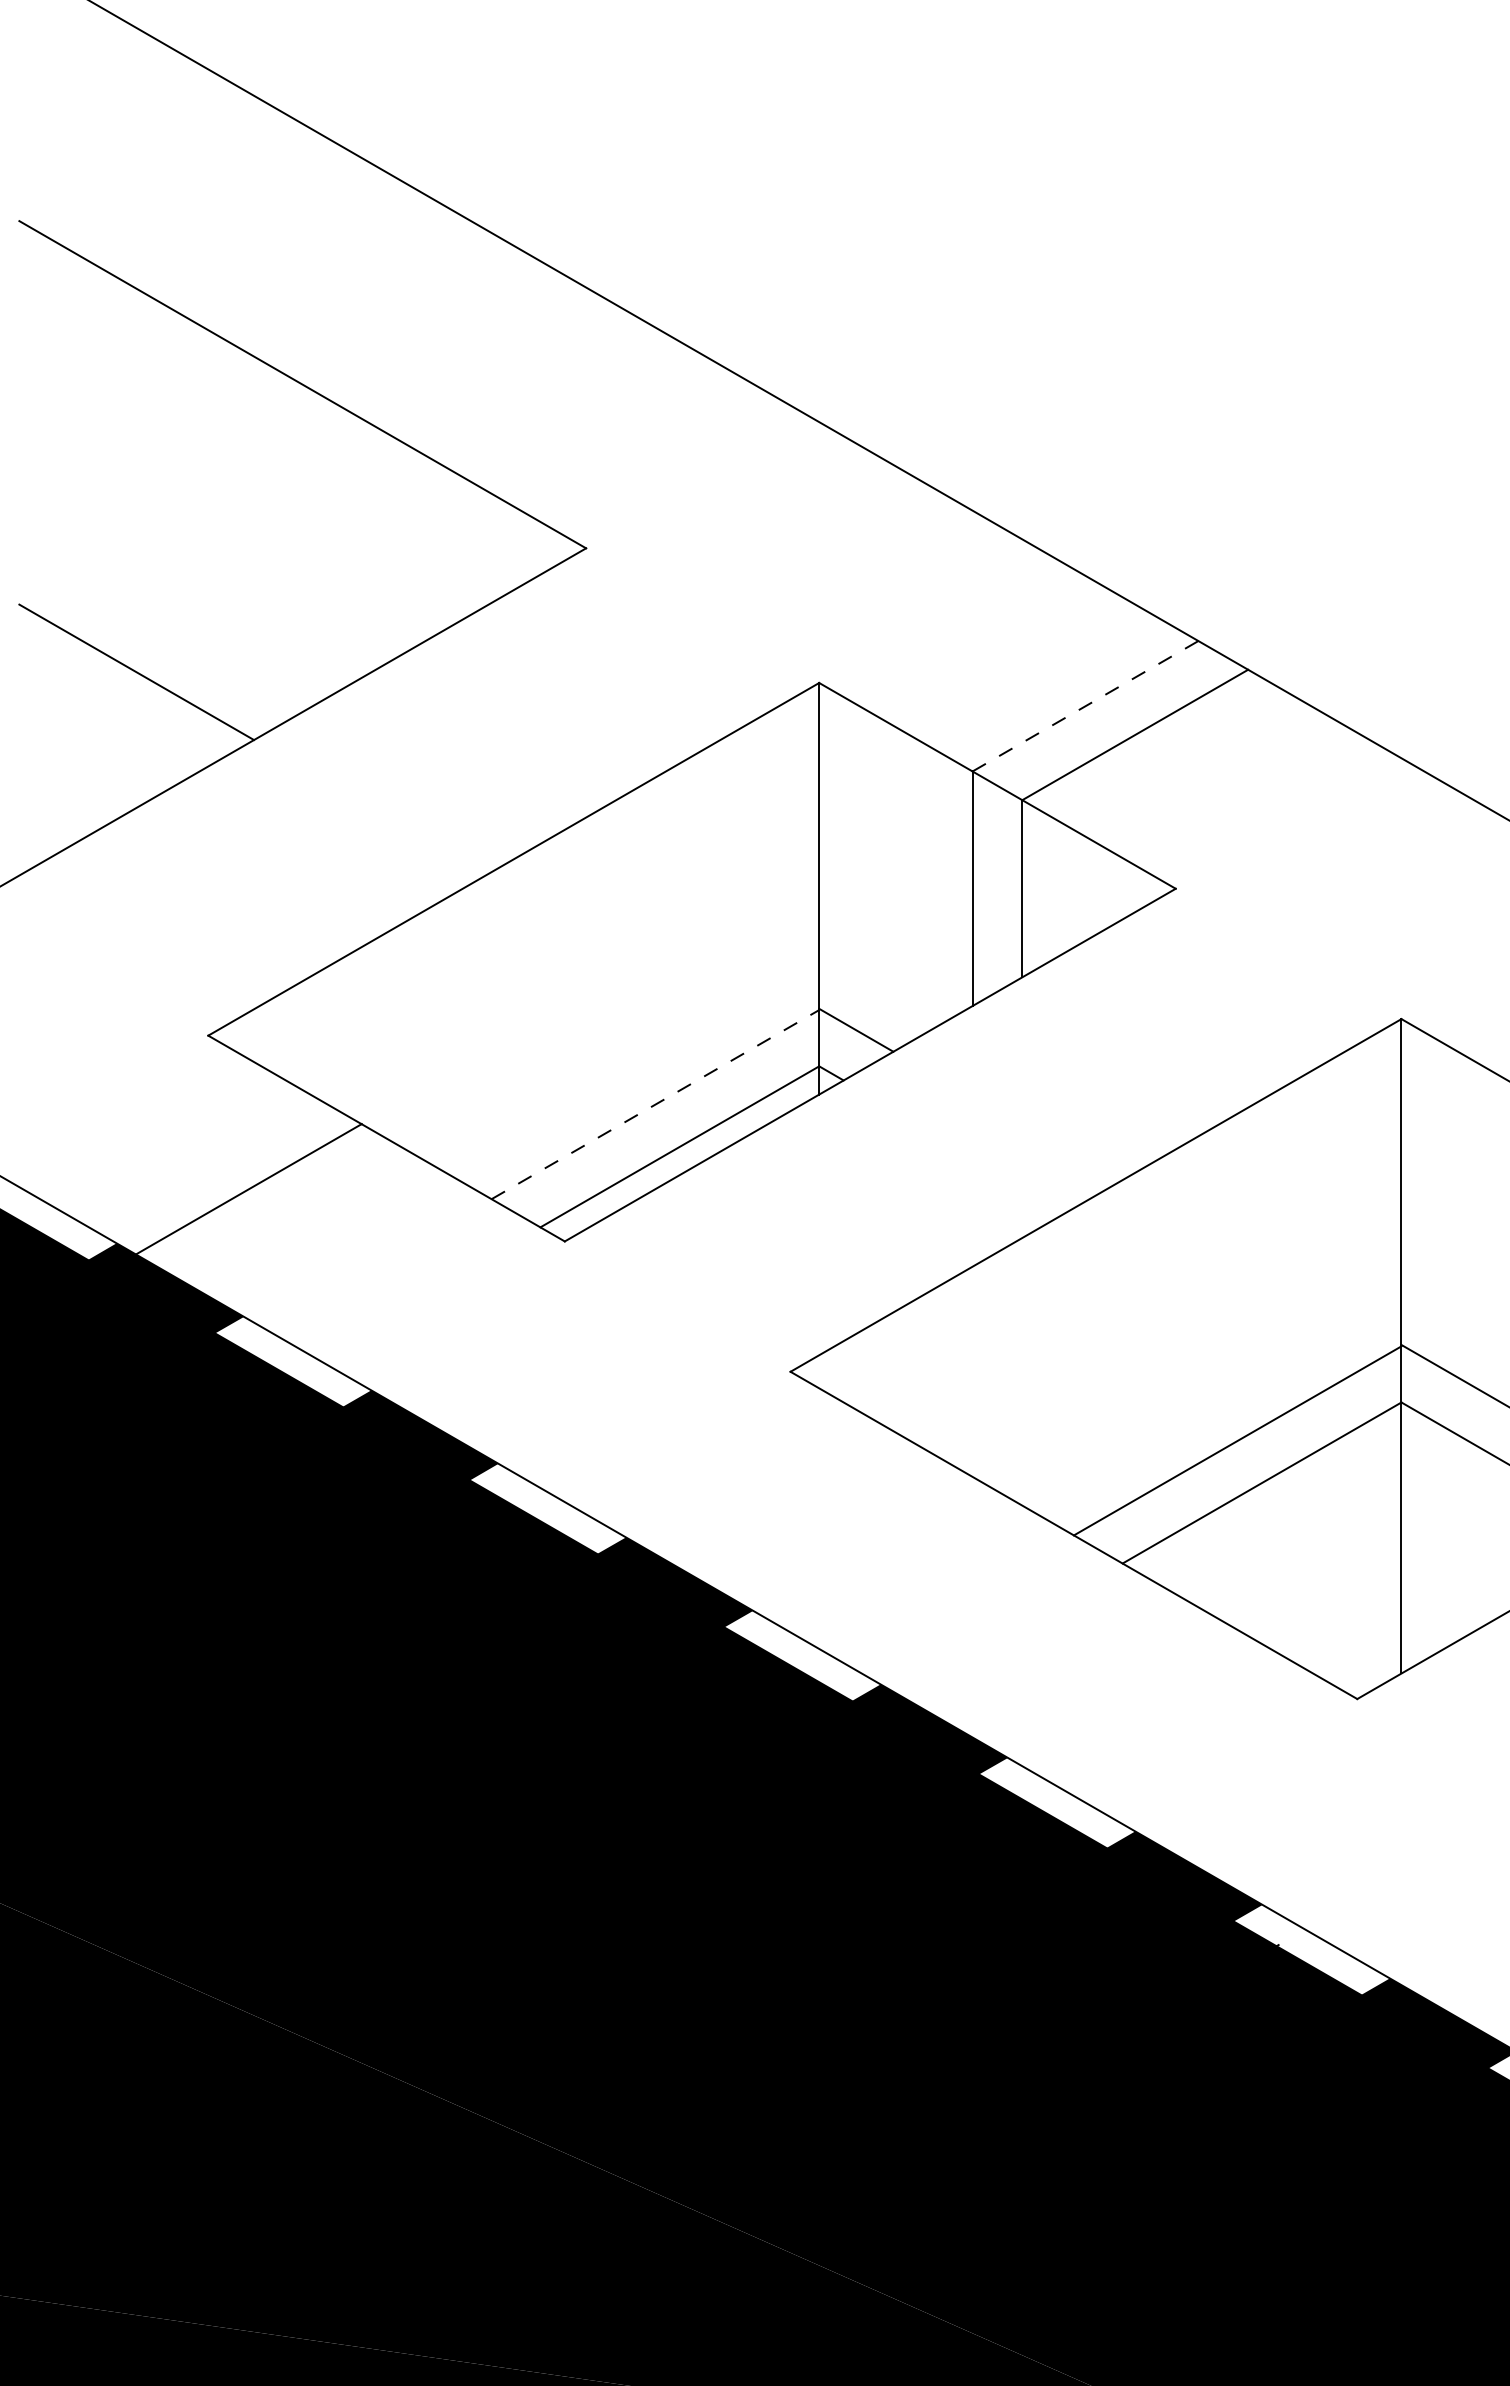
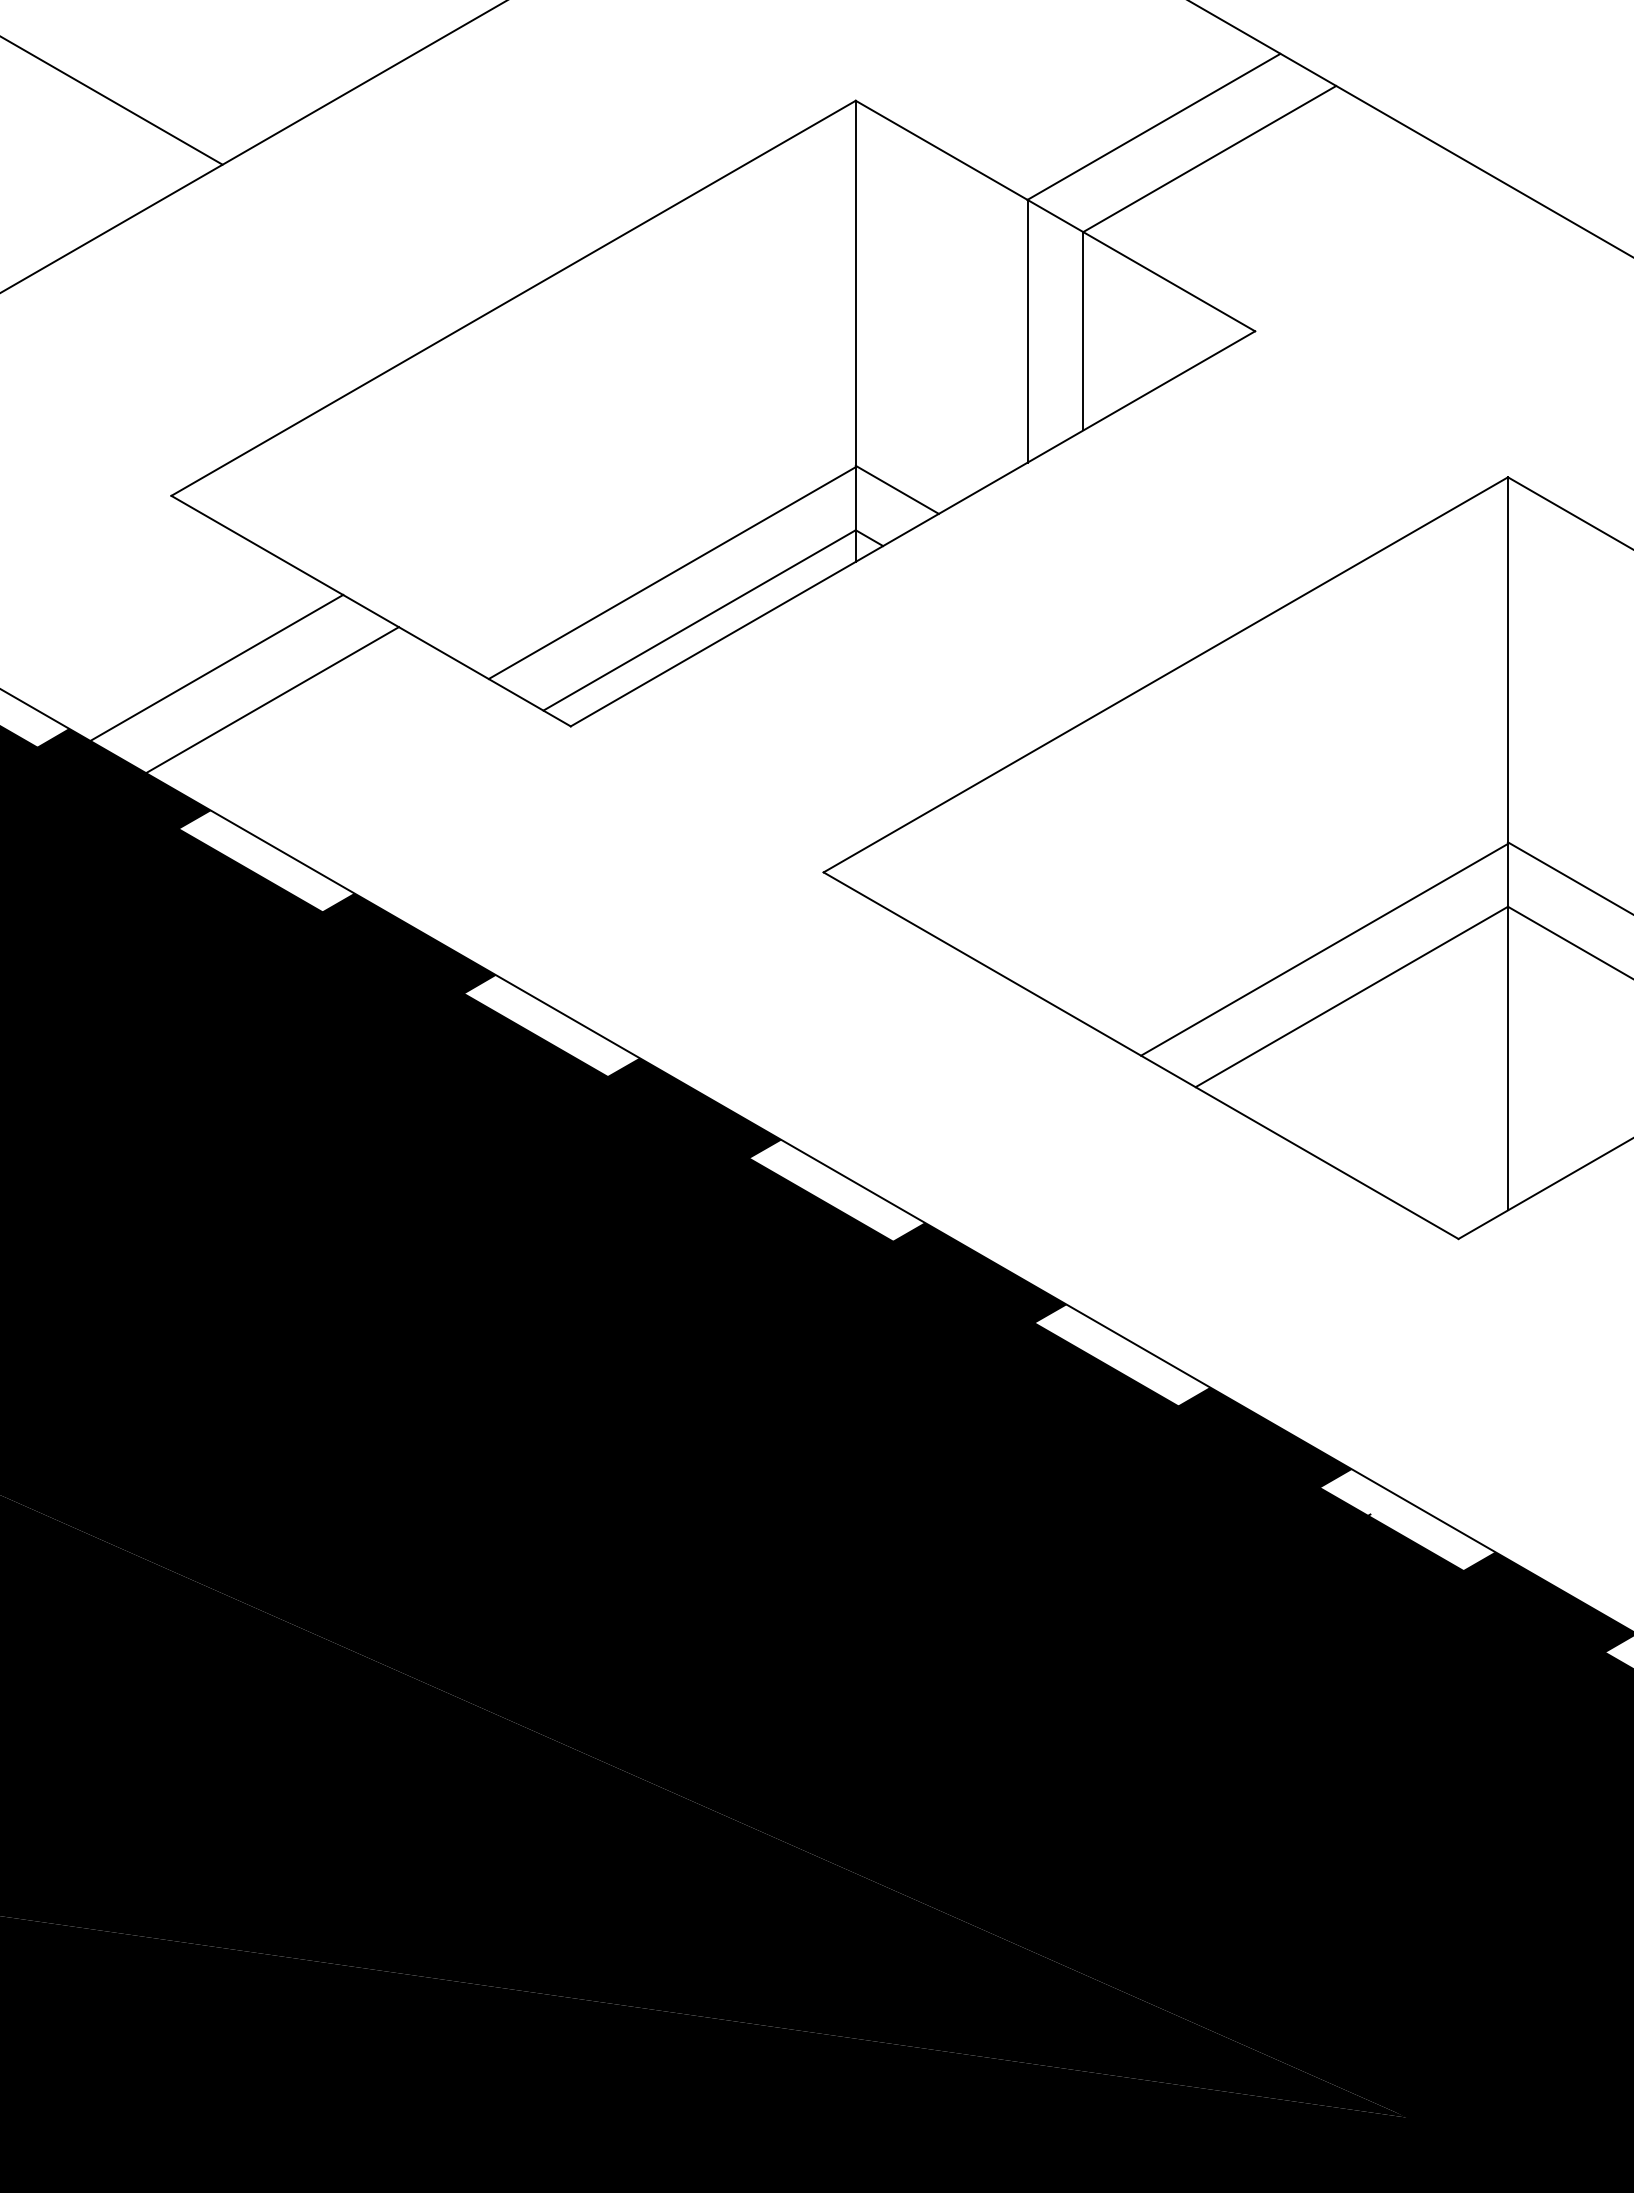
line: (1085, 706) -> (1154, 127), dashed -> solid
line: (655, 1104) -> (672, 572), dashed -> solid
line: (298, 1217) -> (272, 699), added

